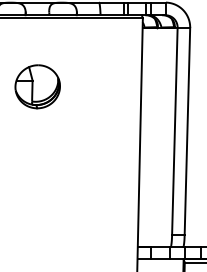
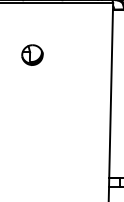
part: (37, 86) -> (32, 54), size x0.6

